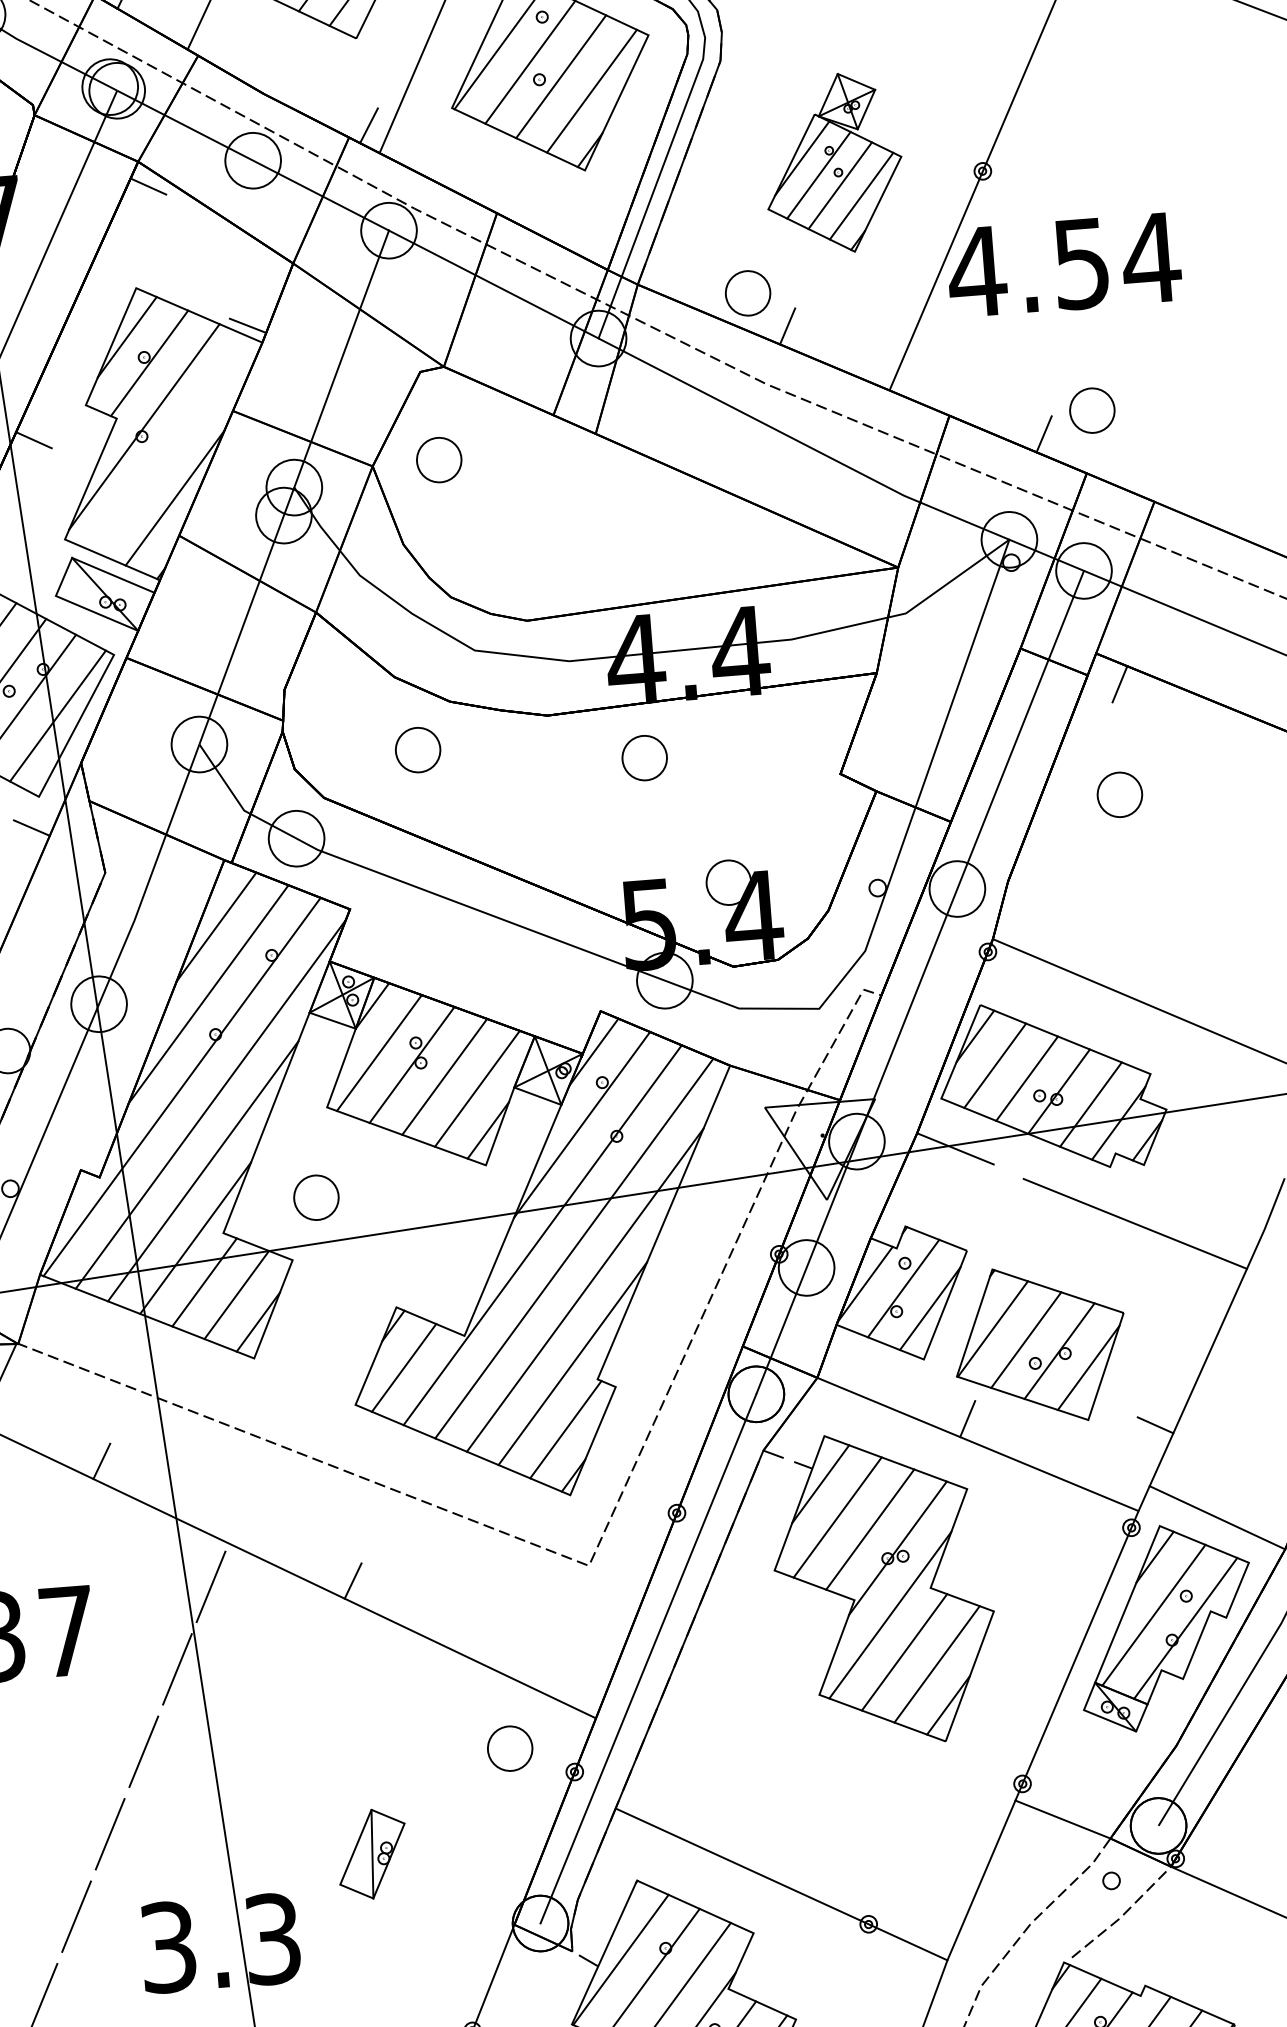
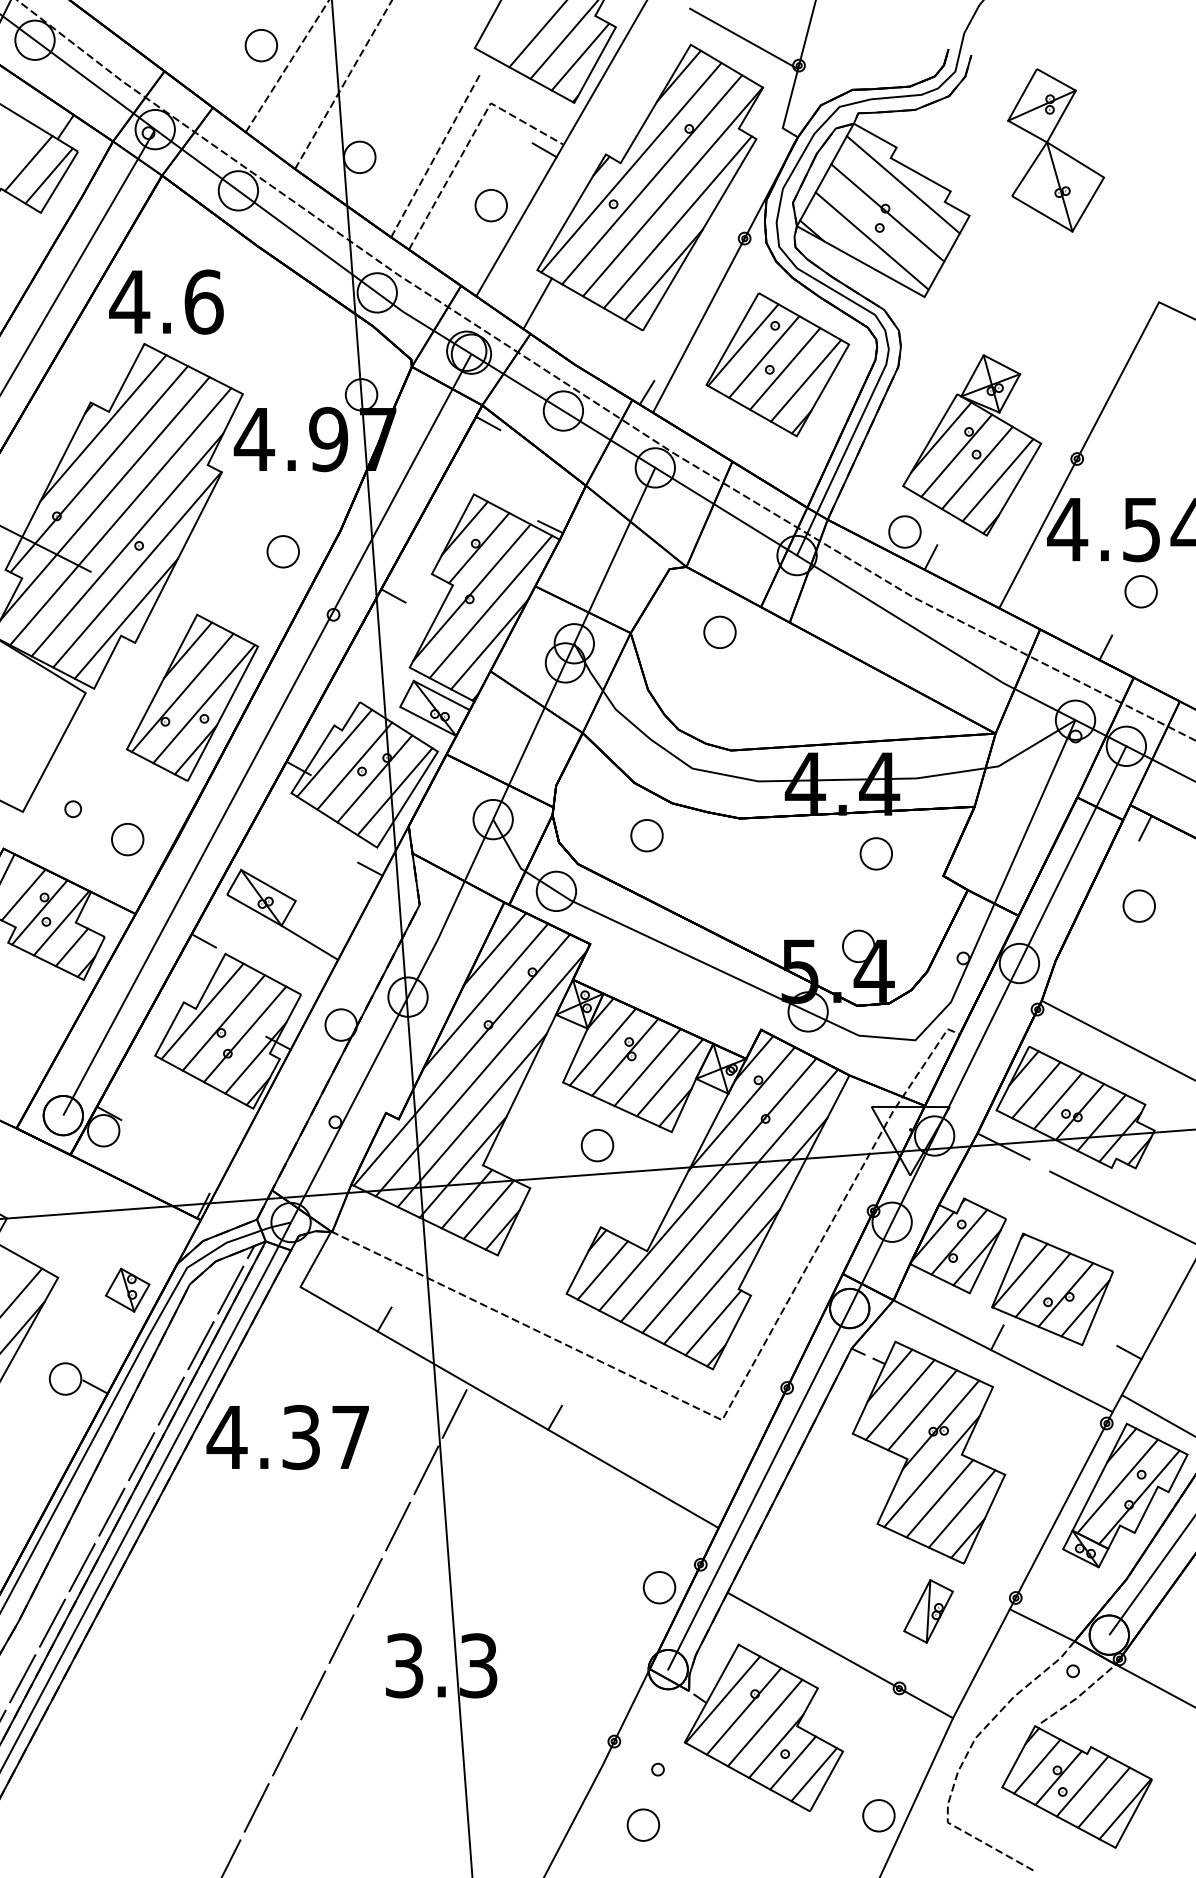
part: (833, 163) -> (972, 445), size x1.43
part: (1091, 410) -> (1140, 591), moved
line: (172, 444) -> (490, 606), added
part: (438, 458) -> (719, 631), moved
part: (643, 757) -> (875, 853), moved
part: (316, 1197) -> (597, 1145), moved
part: (510, 1748) -> (659, 1587), moved
part: (372, 1854) -> (928, 1611), moved

